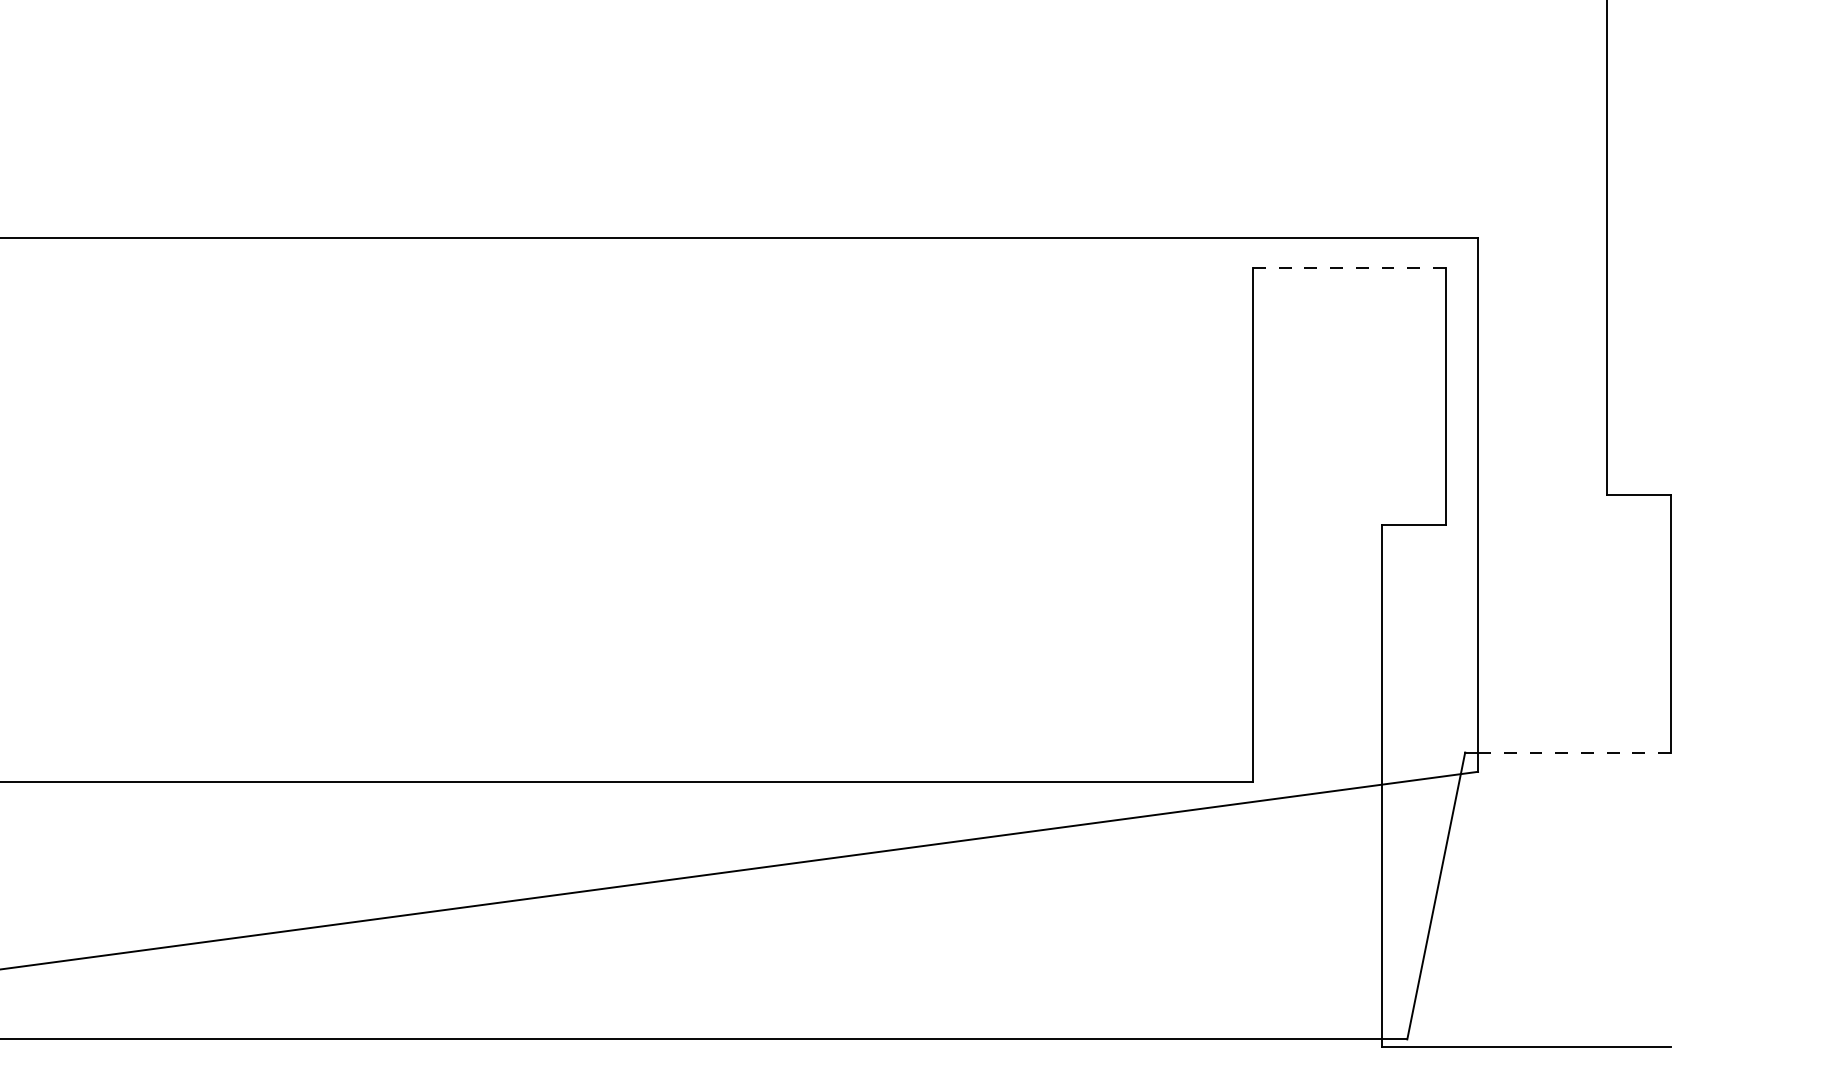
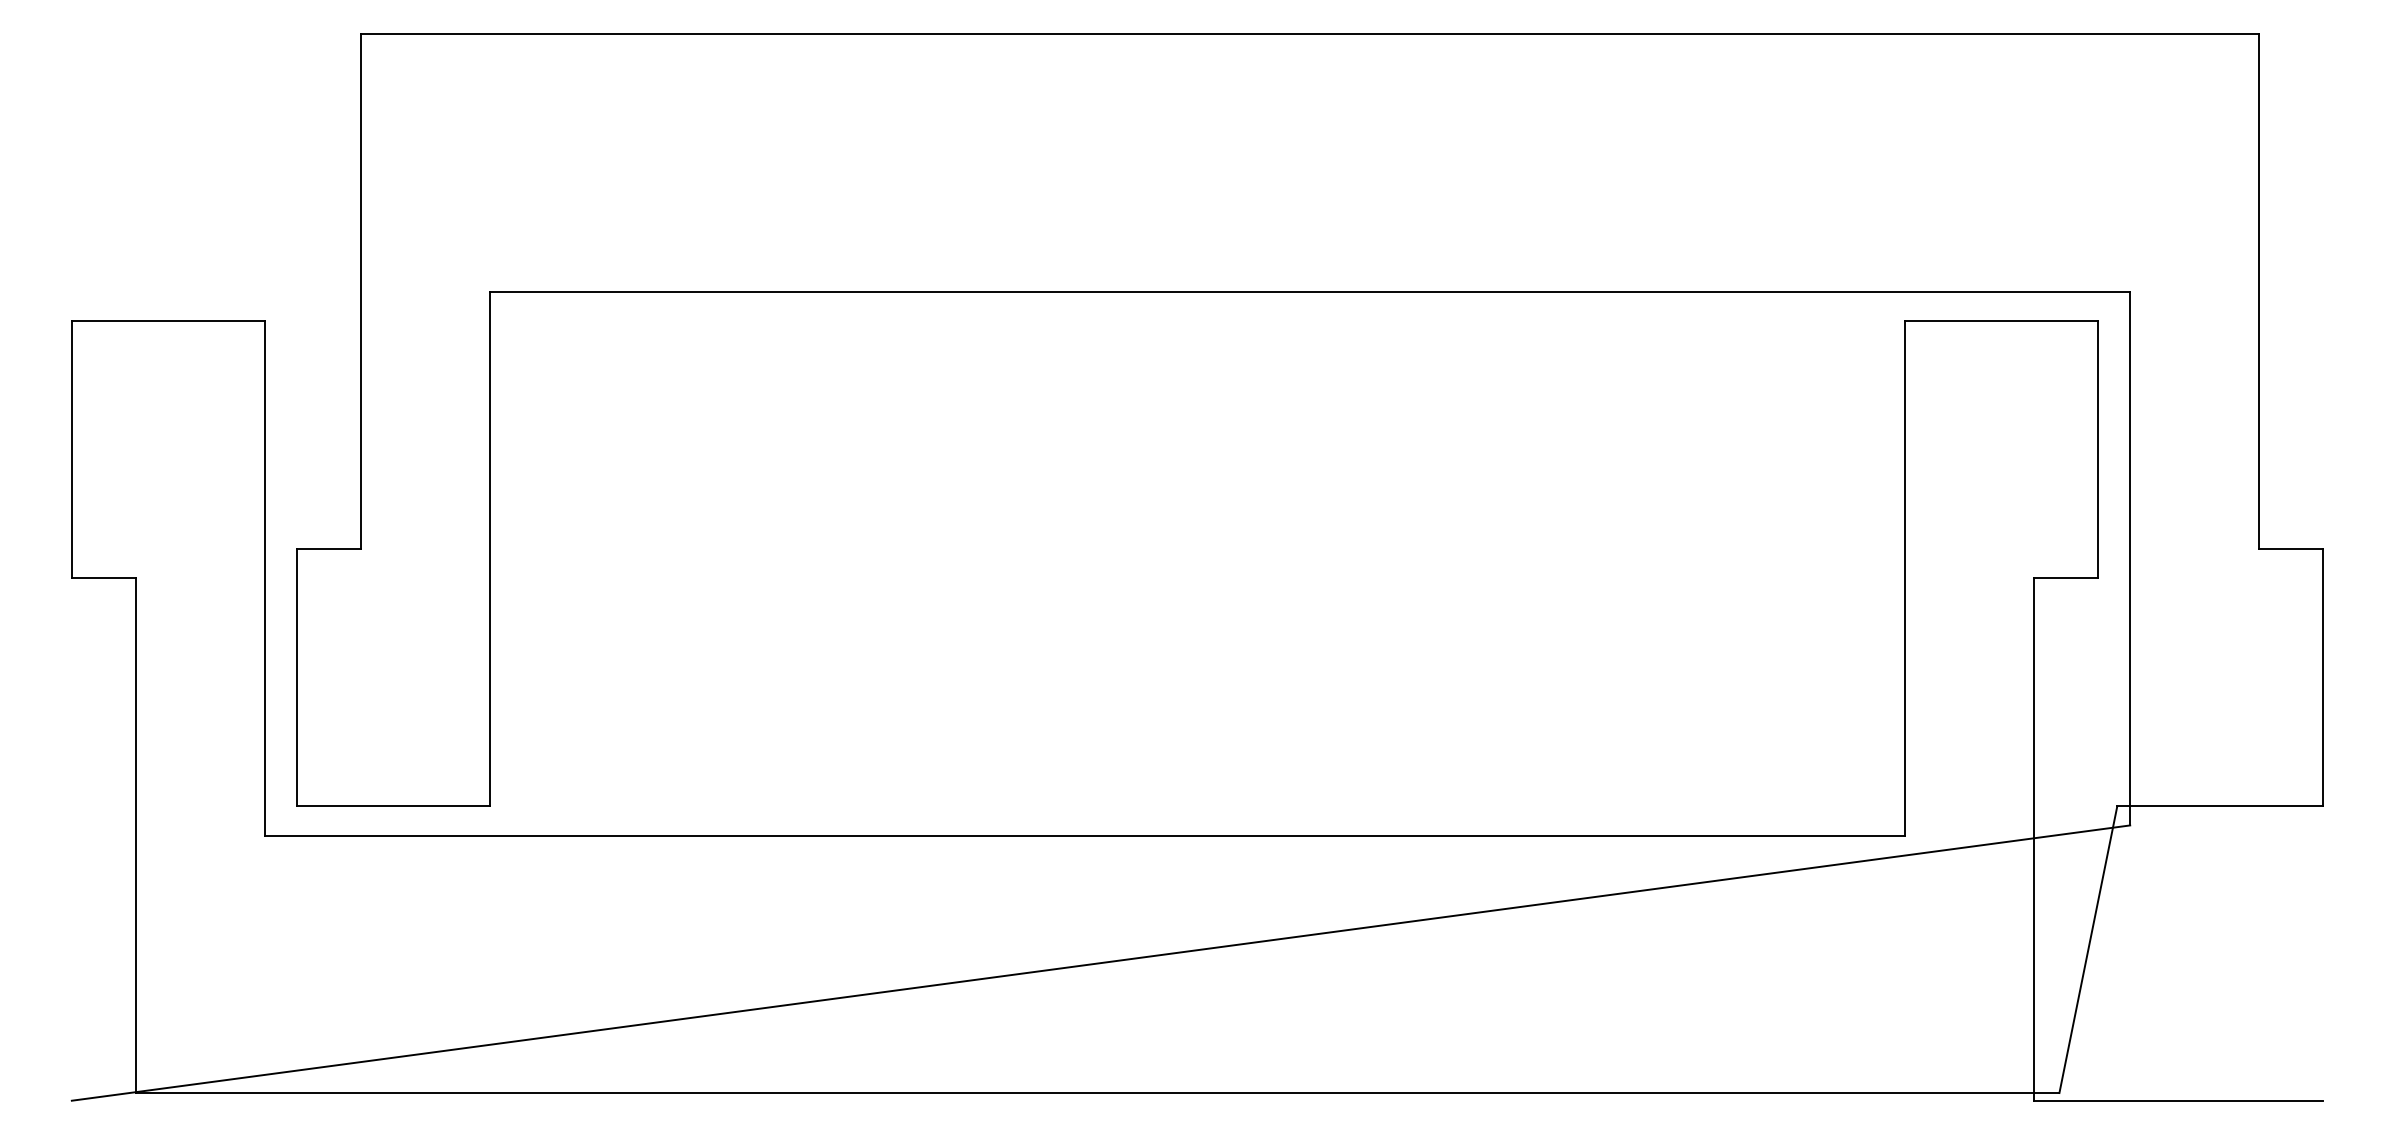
line: (1350, 267) -> (2002, 321), dashed -> solid
line: (1574, 752) -> (2226, 806), dashed -> solid

